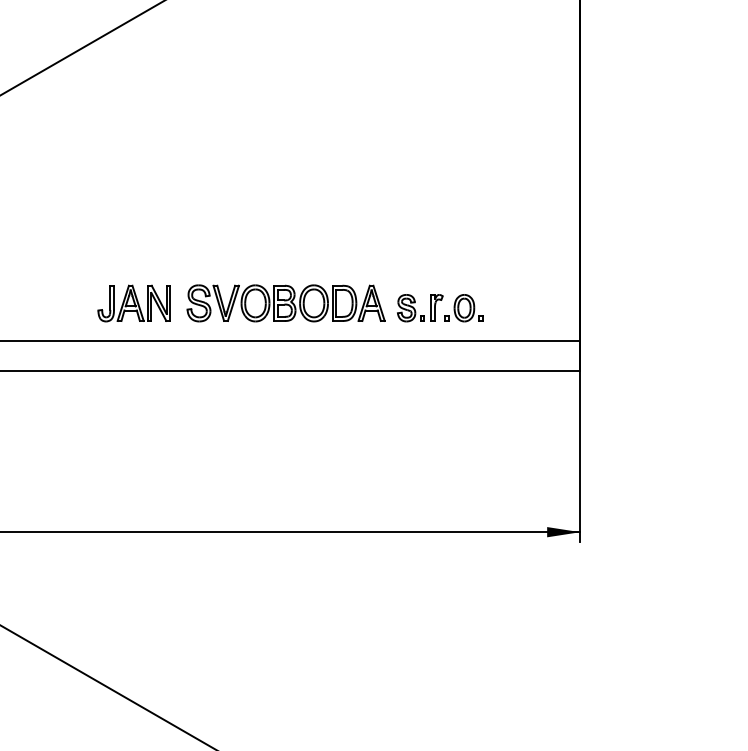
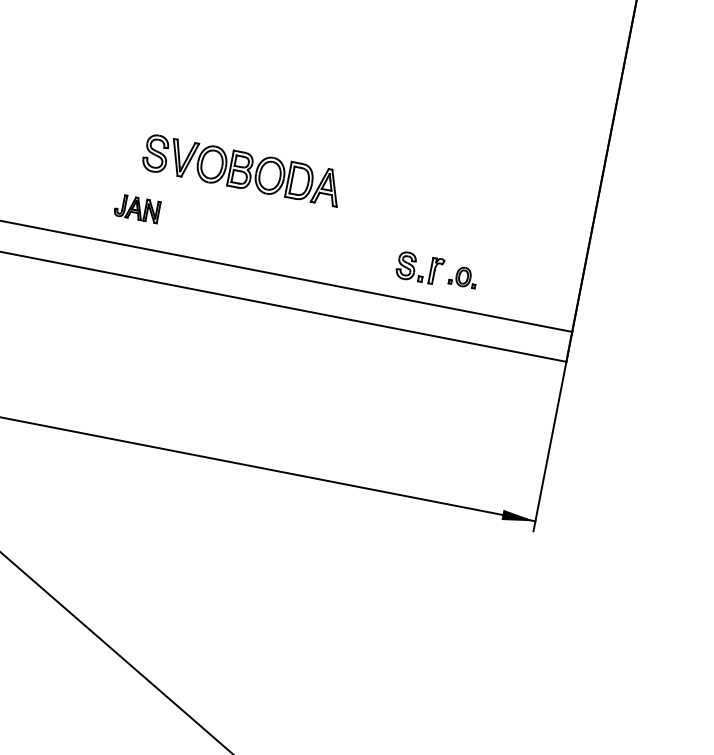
part: (133, 303) -> (136, 208), size x0.6
part: (285, 303) -> (241, 170), moved
part: (463, 308) -> (462, 277), size x0.7

